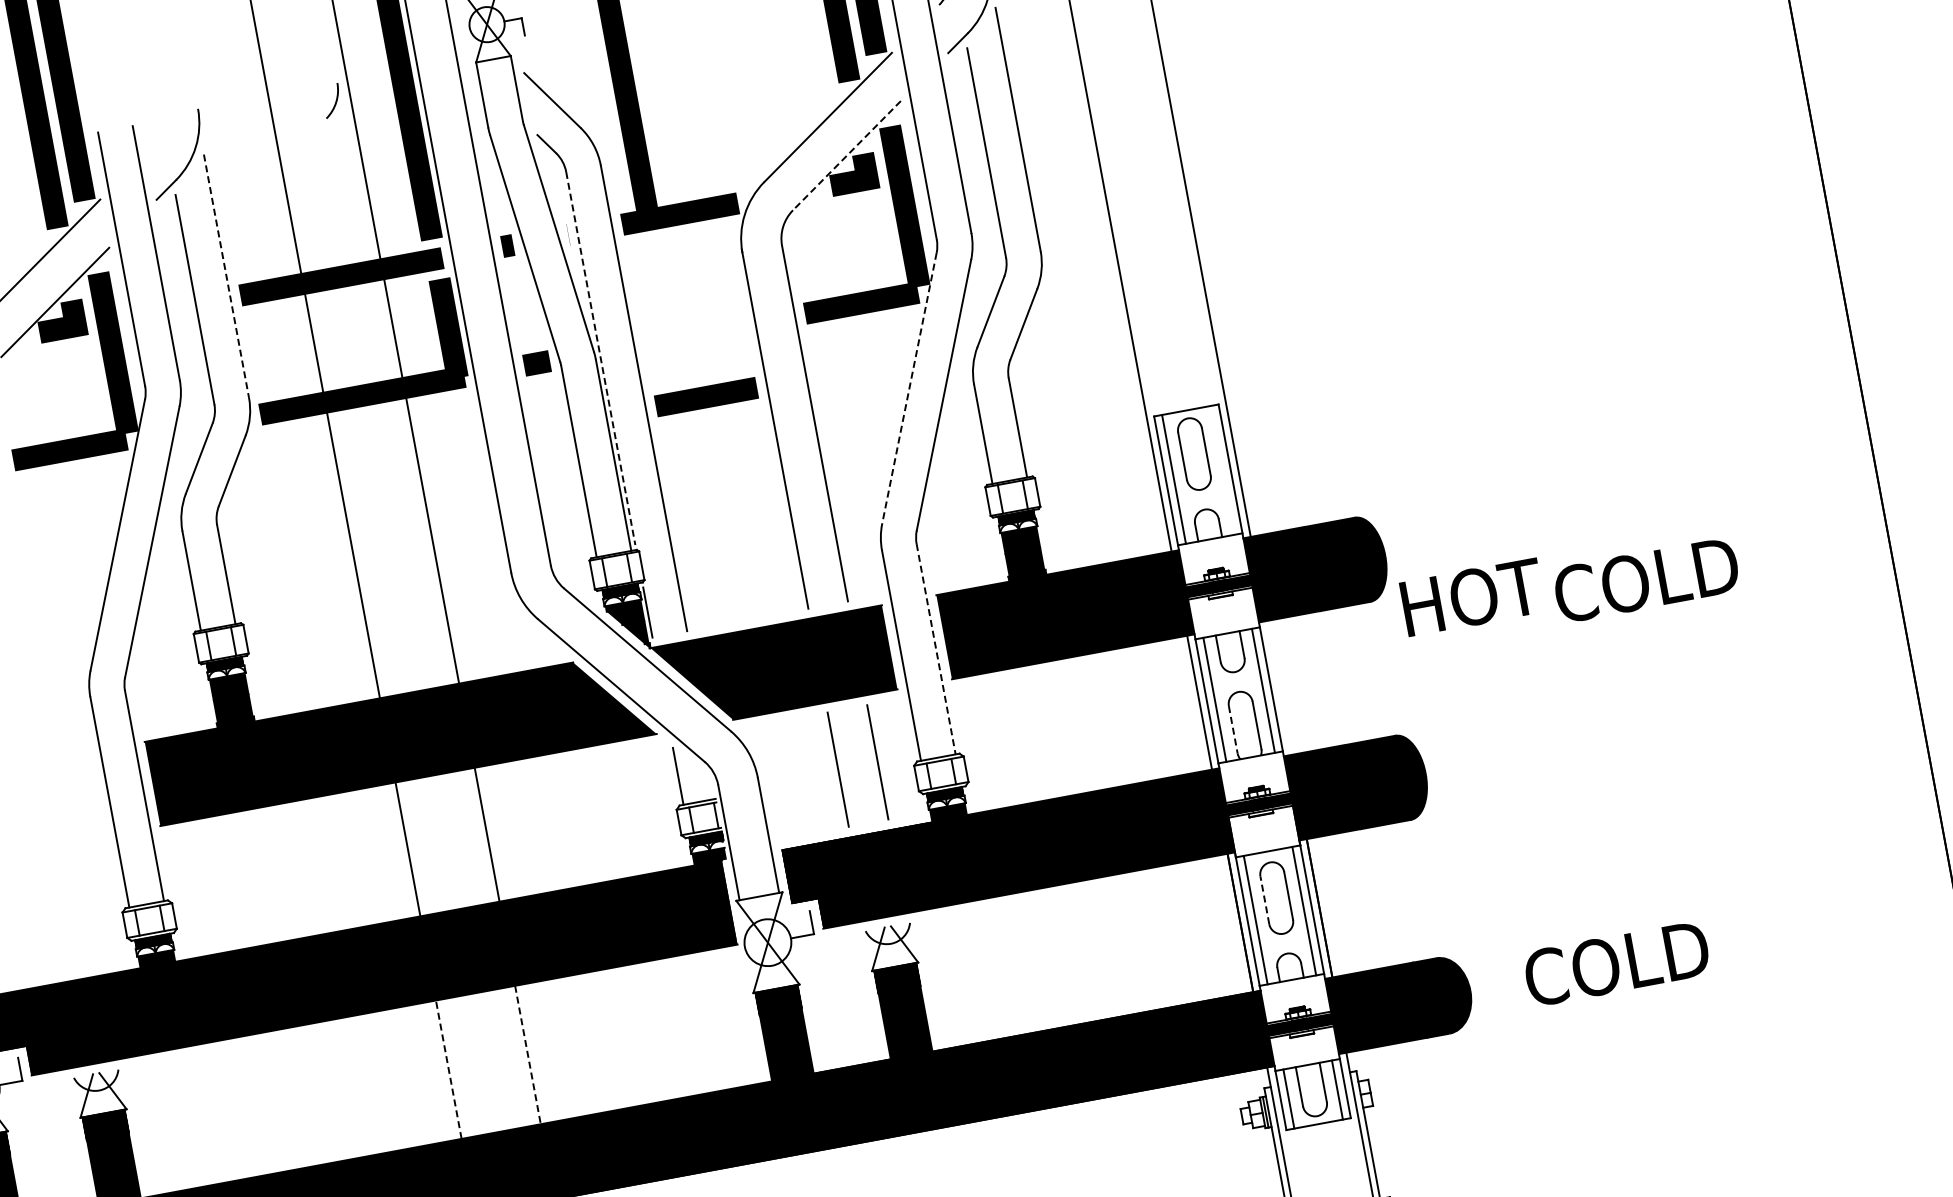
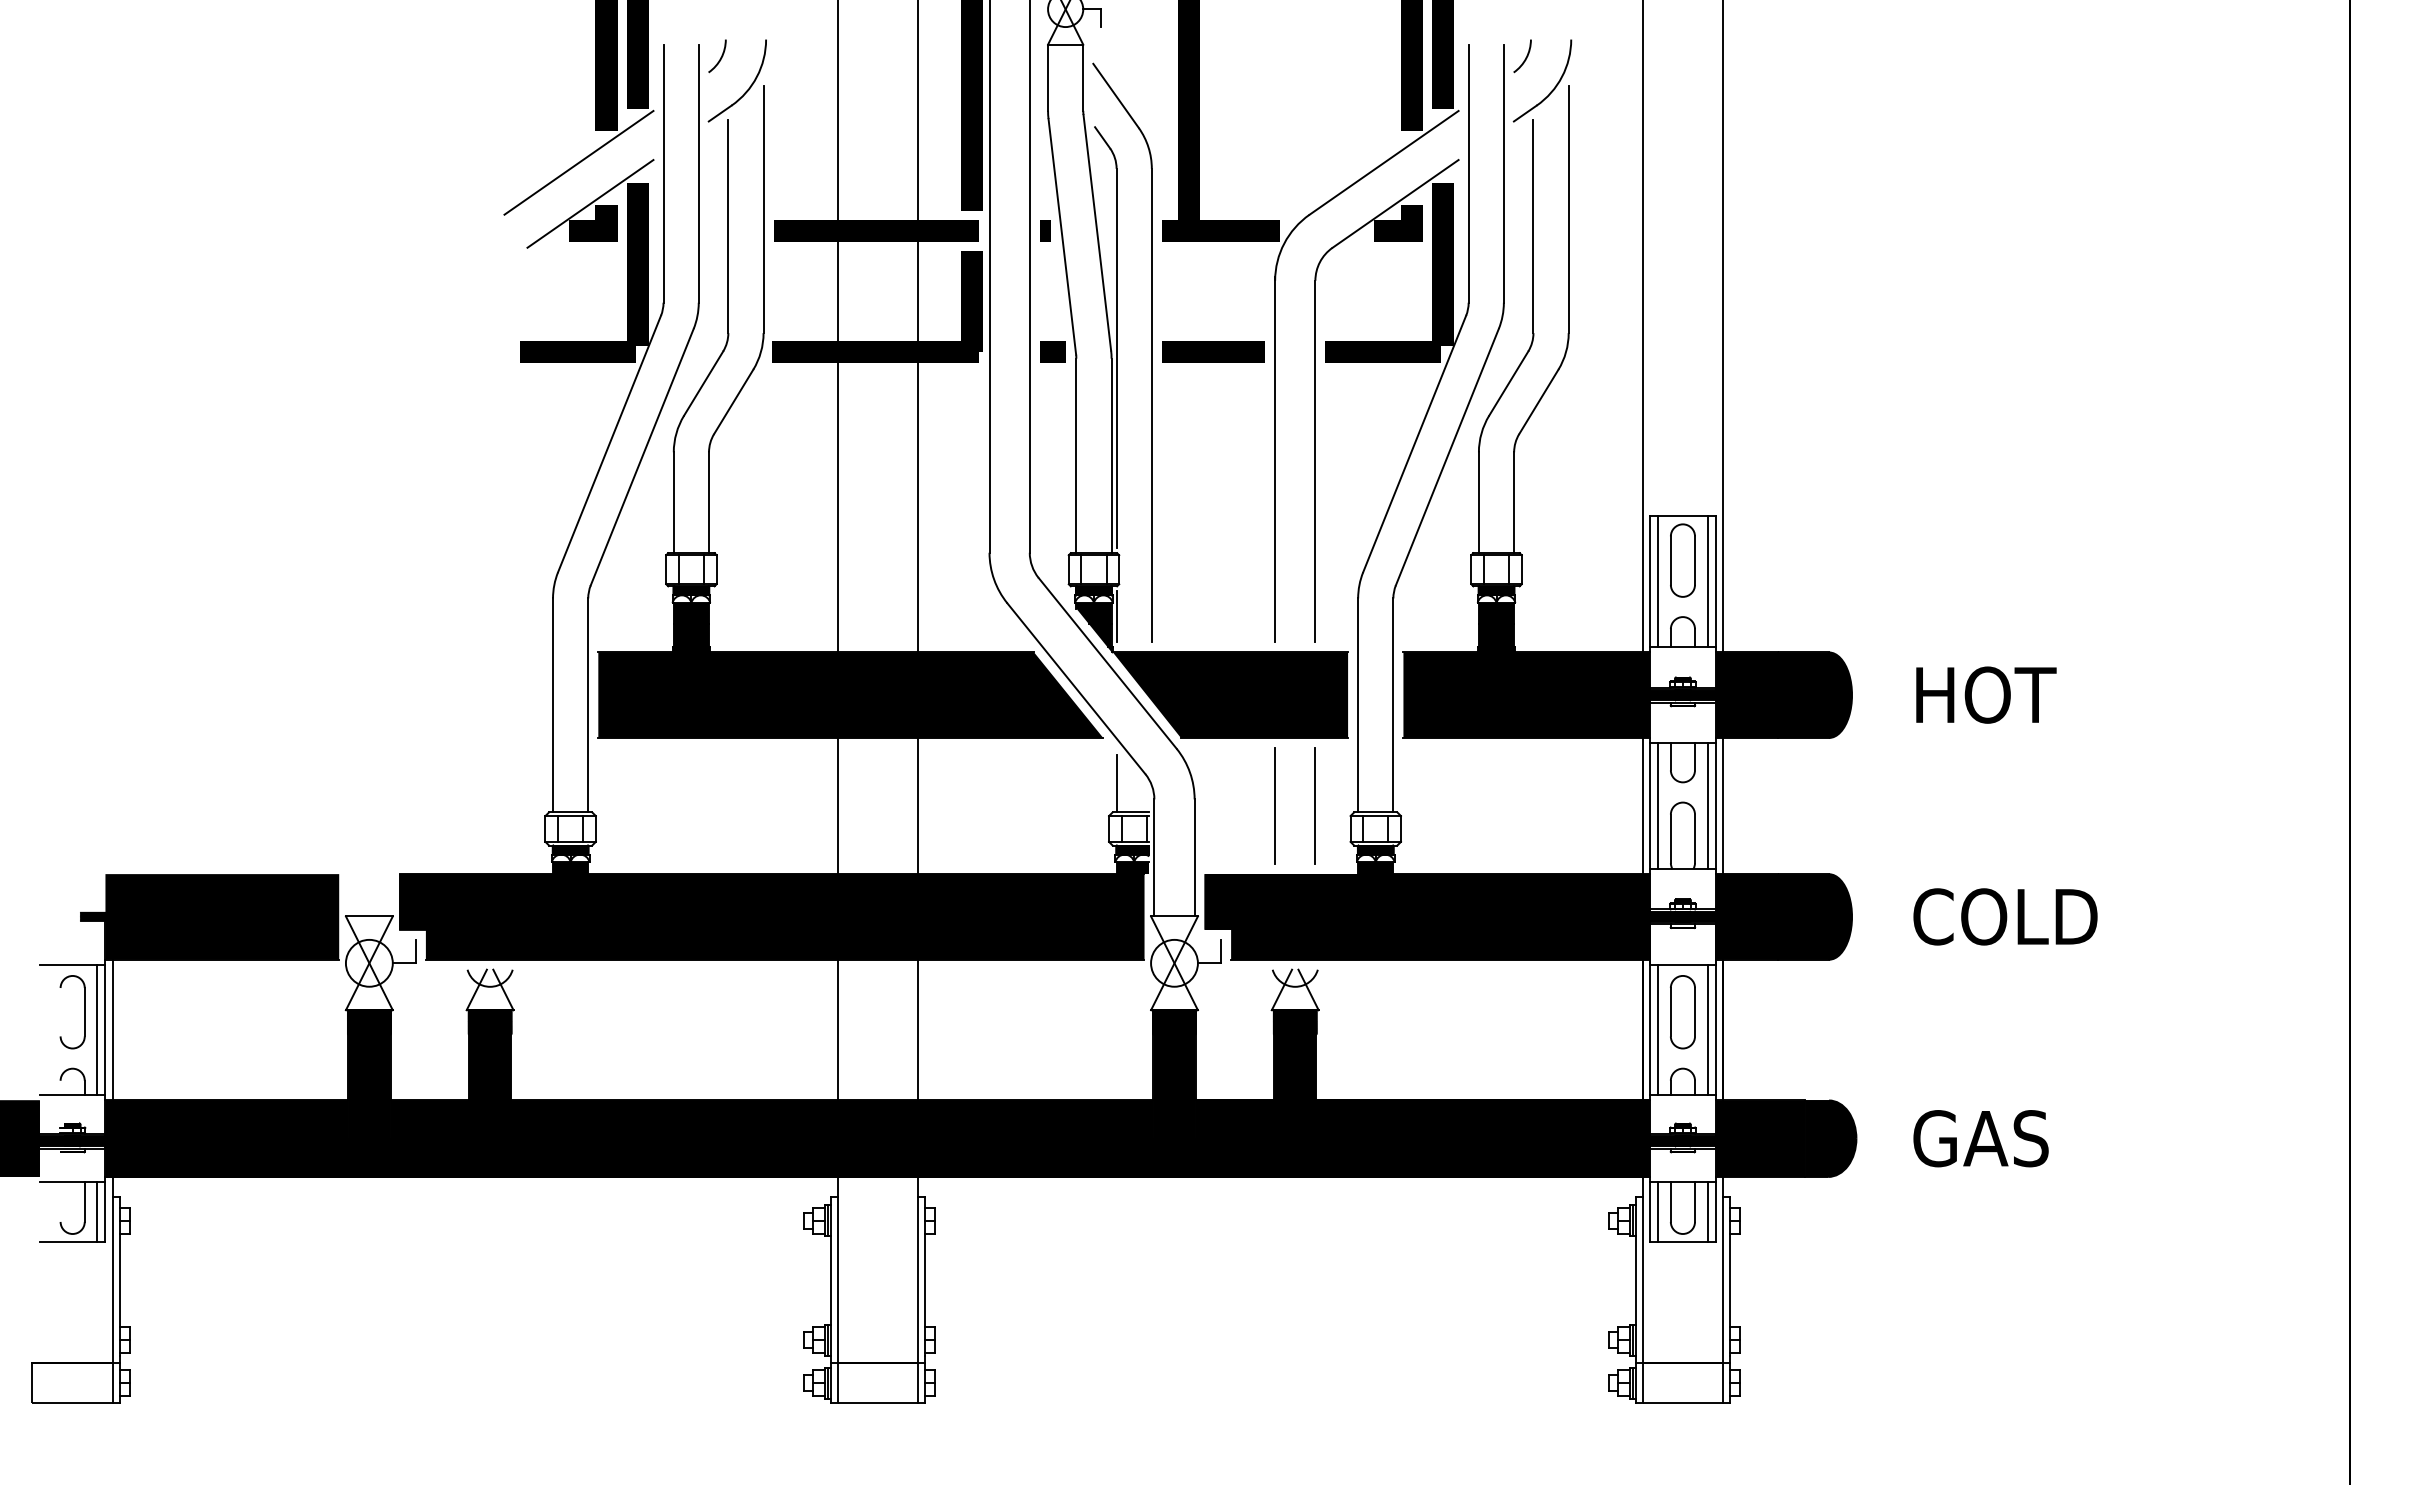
arc: (335, 101) -> (720, 57), moved
line: (846, 155) -> (1395, 203), dashed -> solid
line: (226, 276) -> (763, 209), dashed -> solid
line: (600, 358) -> (1116, 358), dashed -> solid
line: (909, 388) -> (1414, 444), dashed -> solid
line: (706, 396) -> (1213, 351), moved
line: (1222, 470) -> (1707, 581), added
text: (1646, 579) -> (2005, 916), moved
text: (1472, 596) -> (1986, 694), moved
line: (936, 649) -> (1393, 705), dashed -> solid
line: (1278, 687) -> (1723, 805), added
line: (1233, 730) -> (1670, 839), dashed -> solid
line: (1264, 899) -> (1670, 1011), dashed -> solid
text: (1624, 962) -> (2013, 1138), COLD -> GAS
line: (528, 1055) -> (918, 1030), dashed -> solid
line: (448, 1069) -> (837, 1029), dashed -> solid

